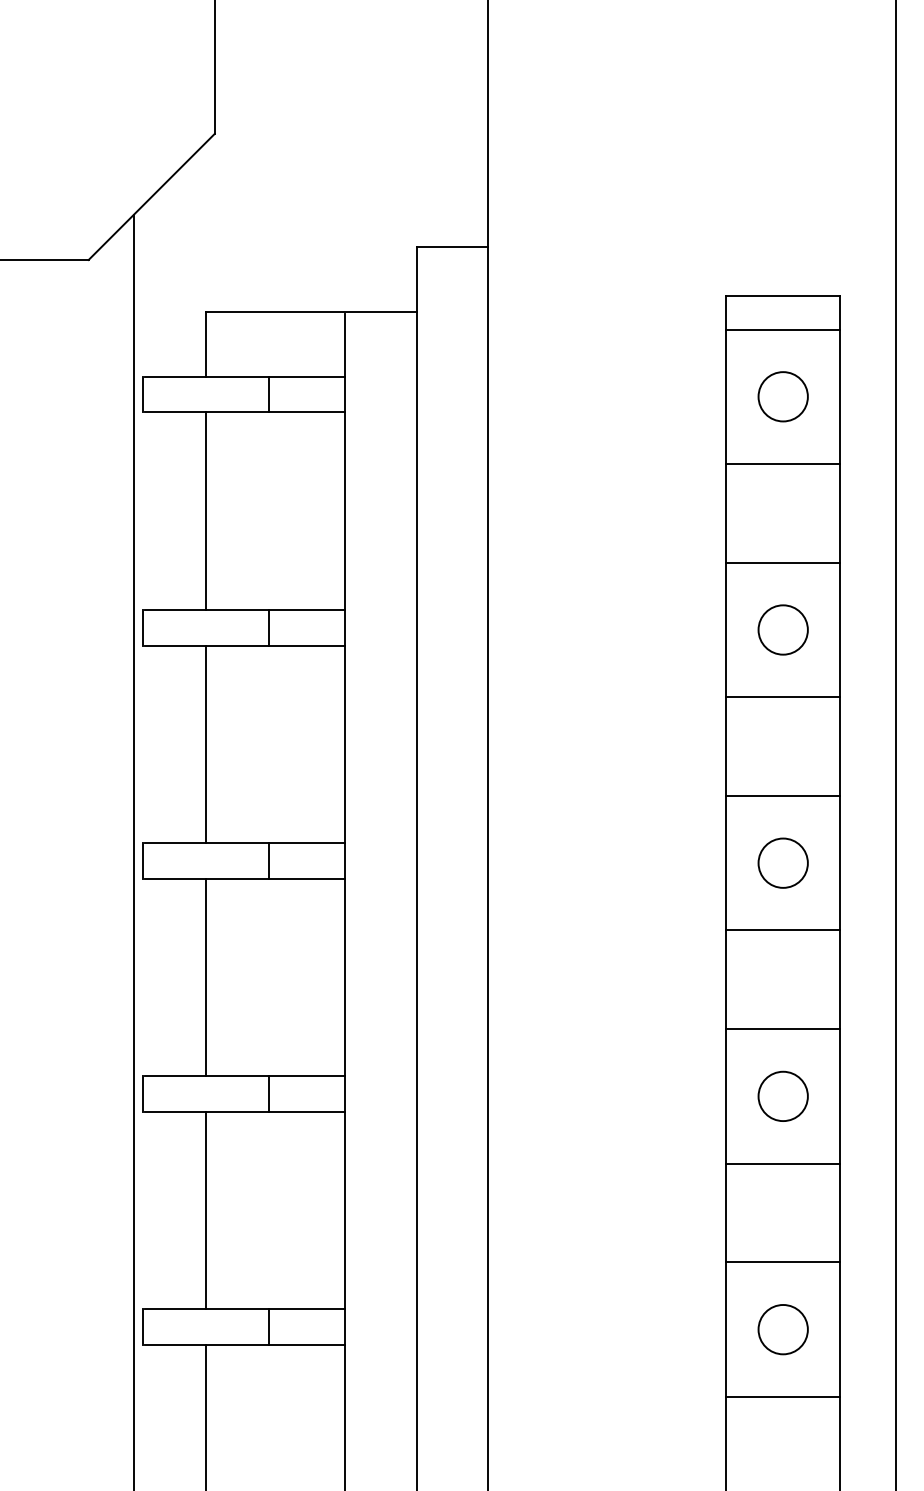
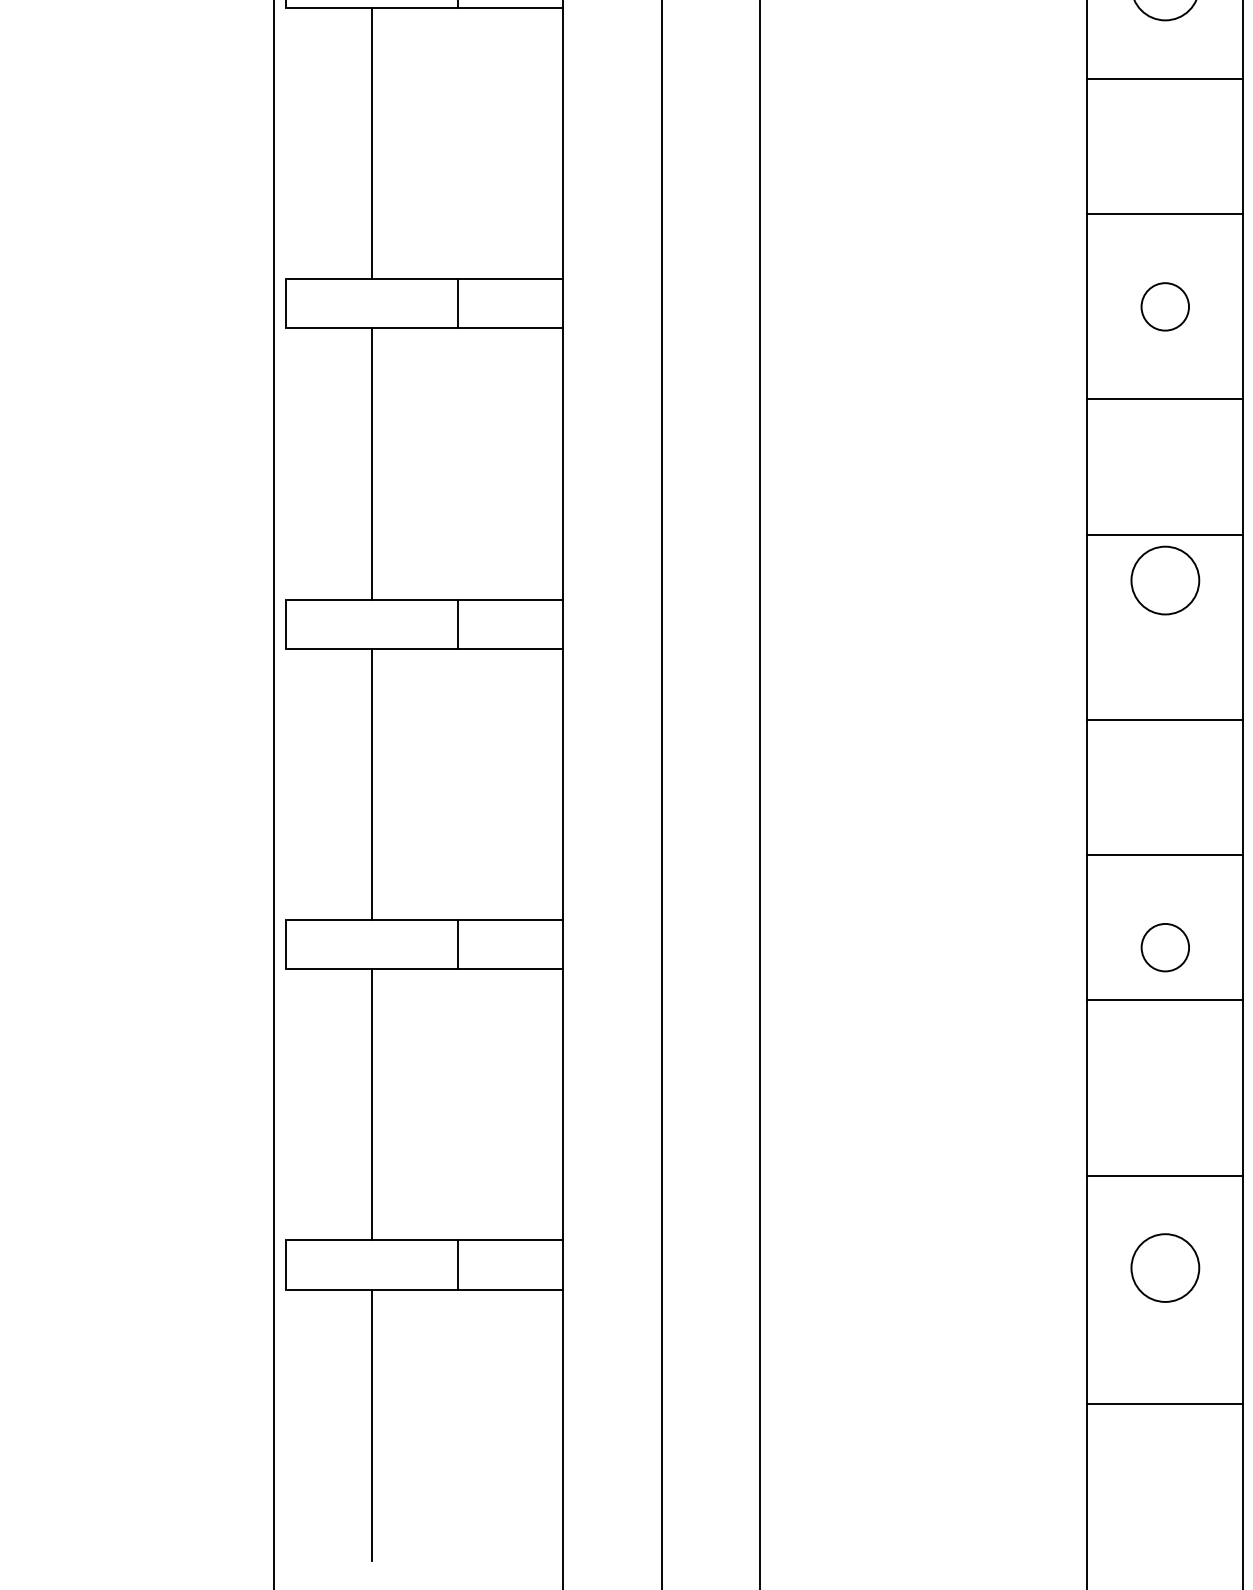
circle: (782, 629) -> (1164, 306), size x0.7
circle: (782, 862) -> (1164, 579), moved
circle: (782, 1096) -> (1164, 947), size x0.7
line: (782, 1163) -> (1164, 999), moved
line: (782, 1396) -> (1164, 1403), moved

